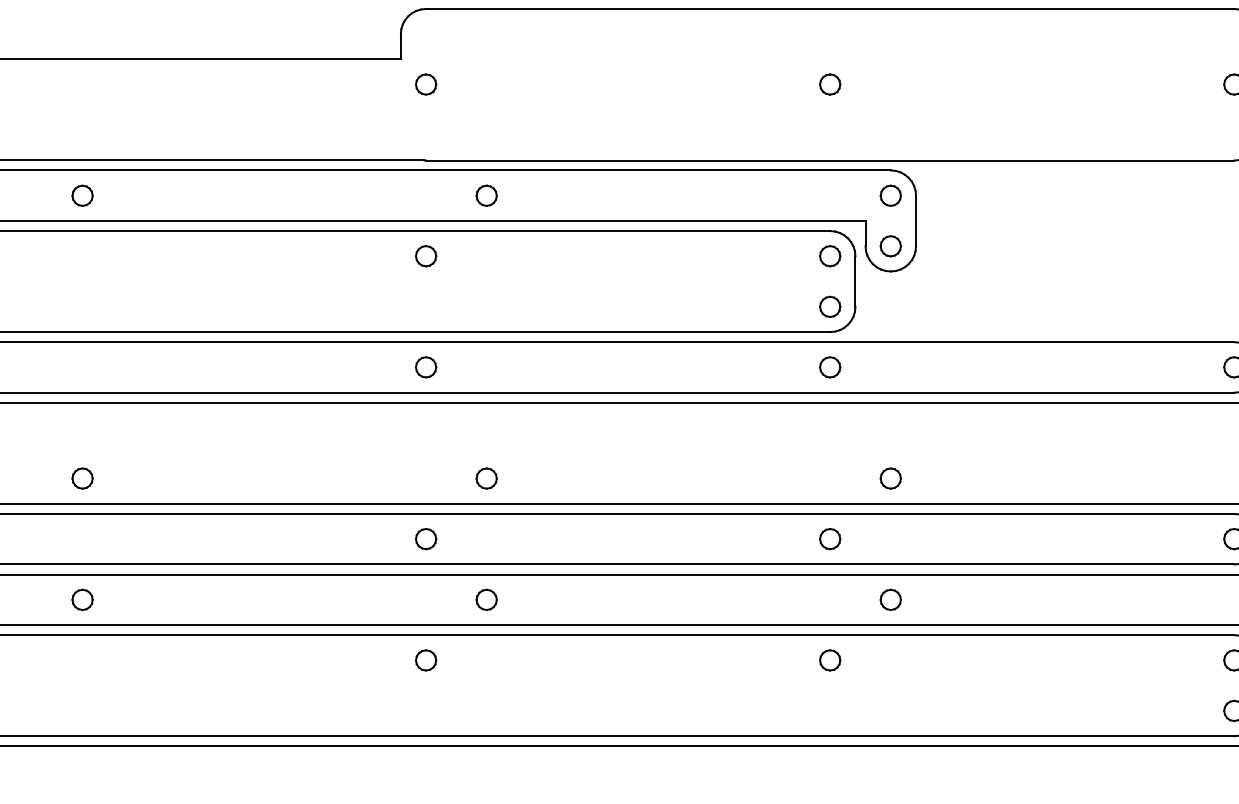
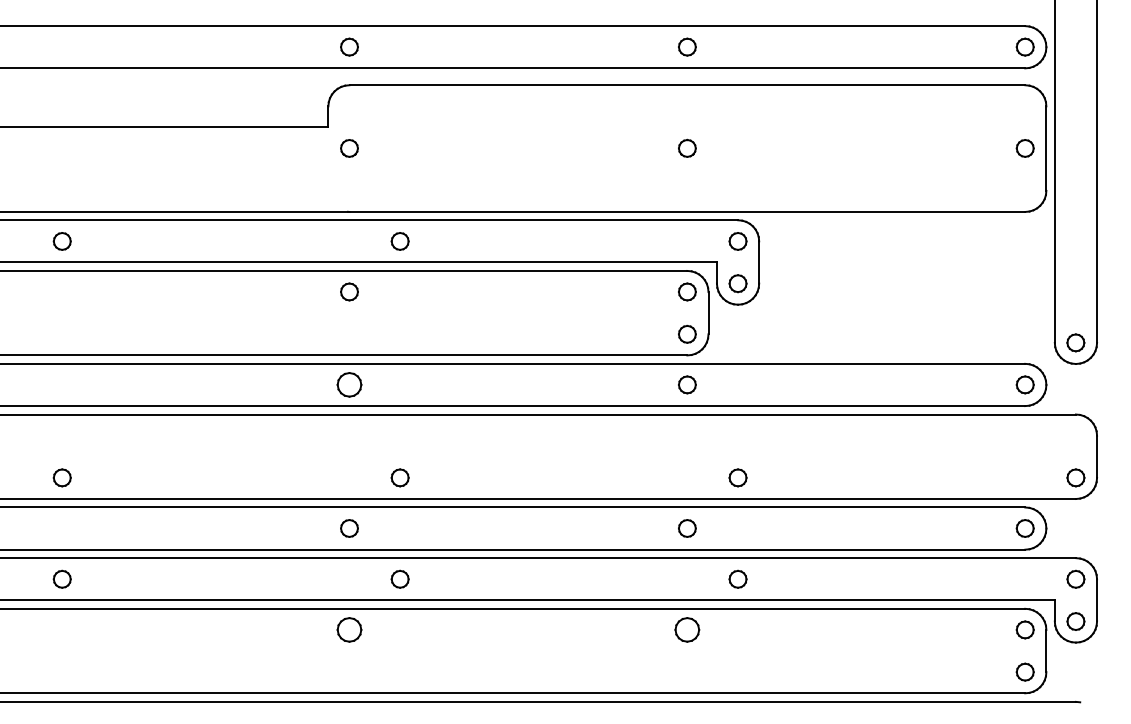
part: (426, 366) -> (349, 384), size x1.4
part: (426, 659) -> (349, 629), size x1.4
part: (830, 659) -> (687, 629), size x1.4

